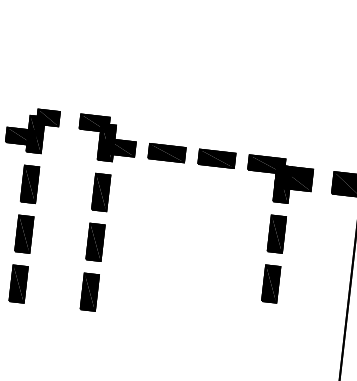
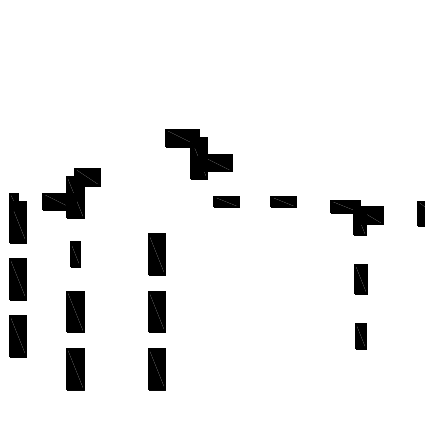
part: (106, 138) -> (198, 154), moved
part: (167, 152) -> (226, 201), size x0.6
part: (216, 158) -> (283, 201), size x0.6
part: (278, 180) -> (356, 218), size x0.7
part: (30, 184) -> (75, 254), size x0.6
part: (276, 234) -> (360, 279), size x0.7
part: (270, 283) -> (360, 336), size x0.6

